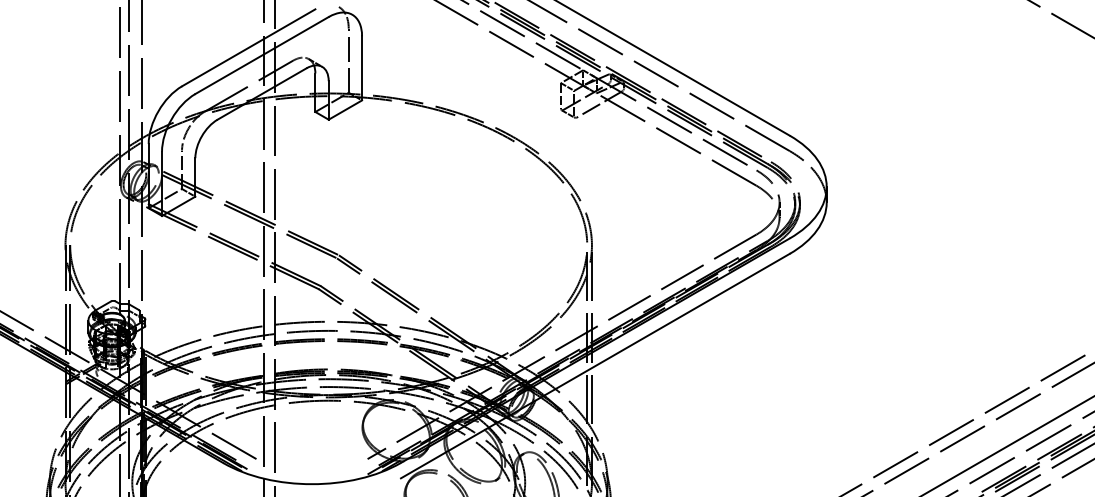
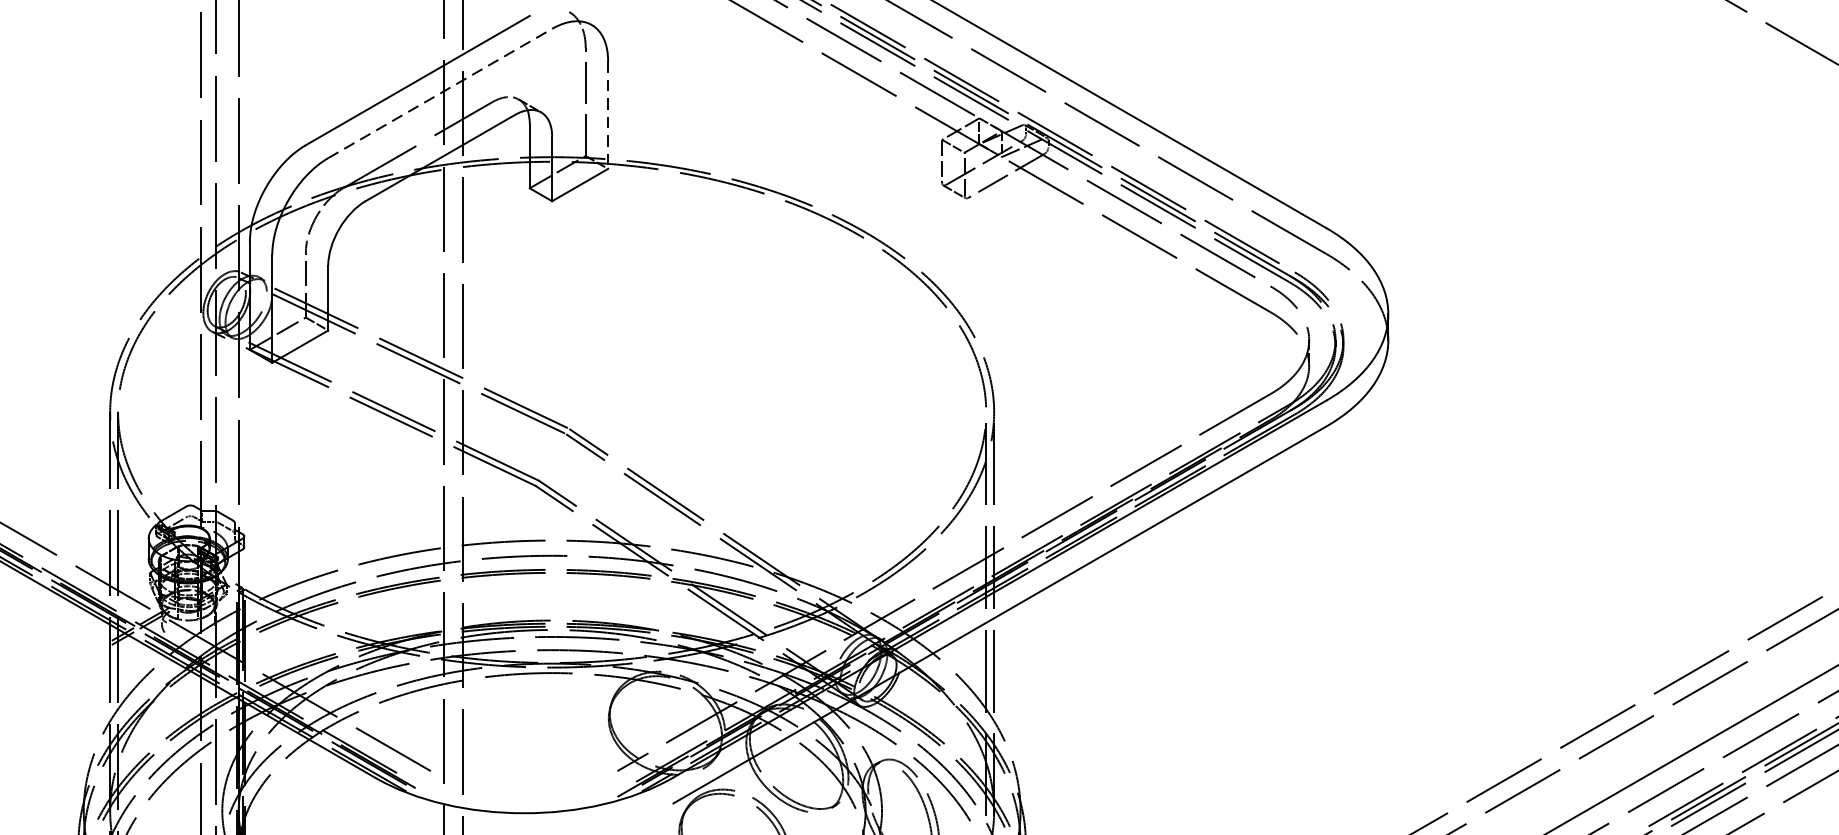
line: (262, 55) -> (440, 93), solid -> dashed
line: (362, 68) -> (608, 115), solid -> dashed

